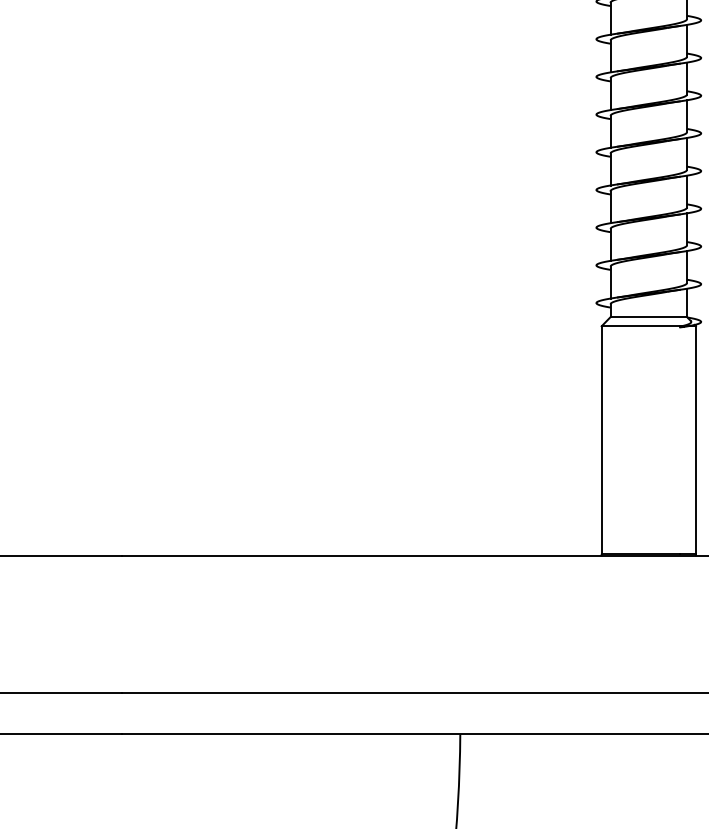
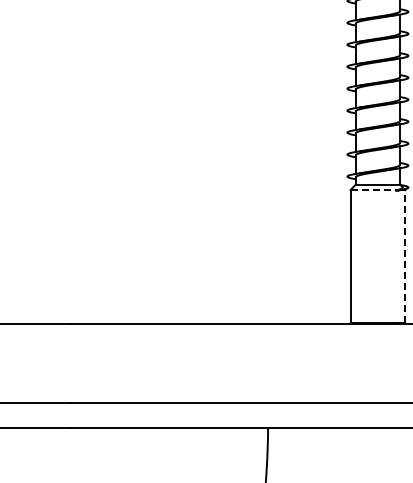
line: (642, 326) -> (374, 190), solid -> dashed
line: (696, 438) -> (405, 255), solid -> dashed

